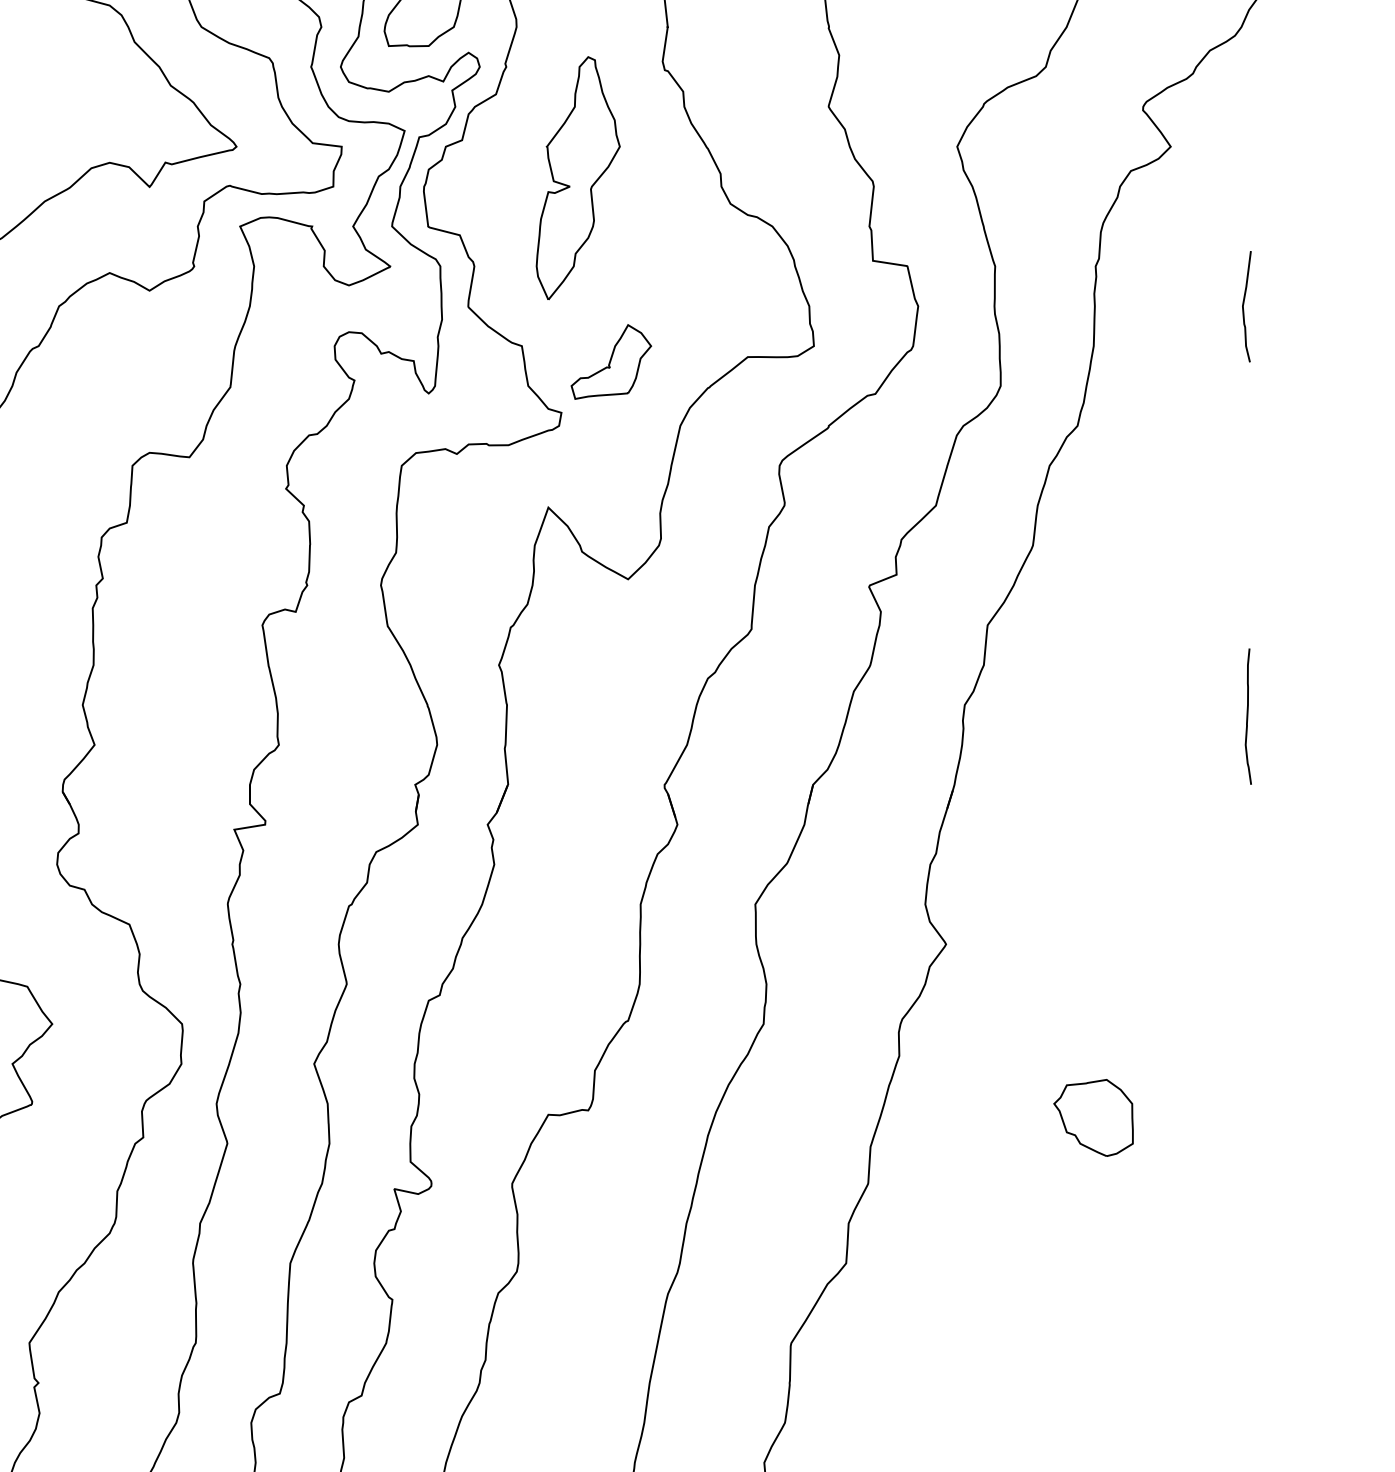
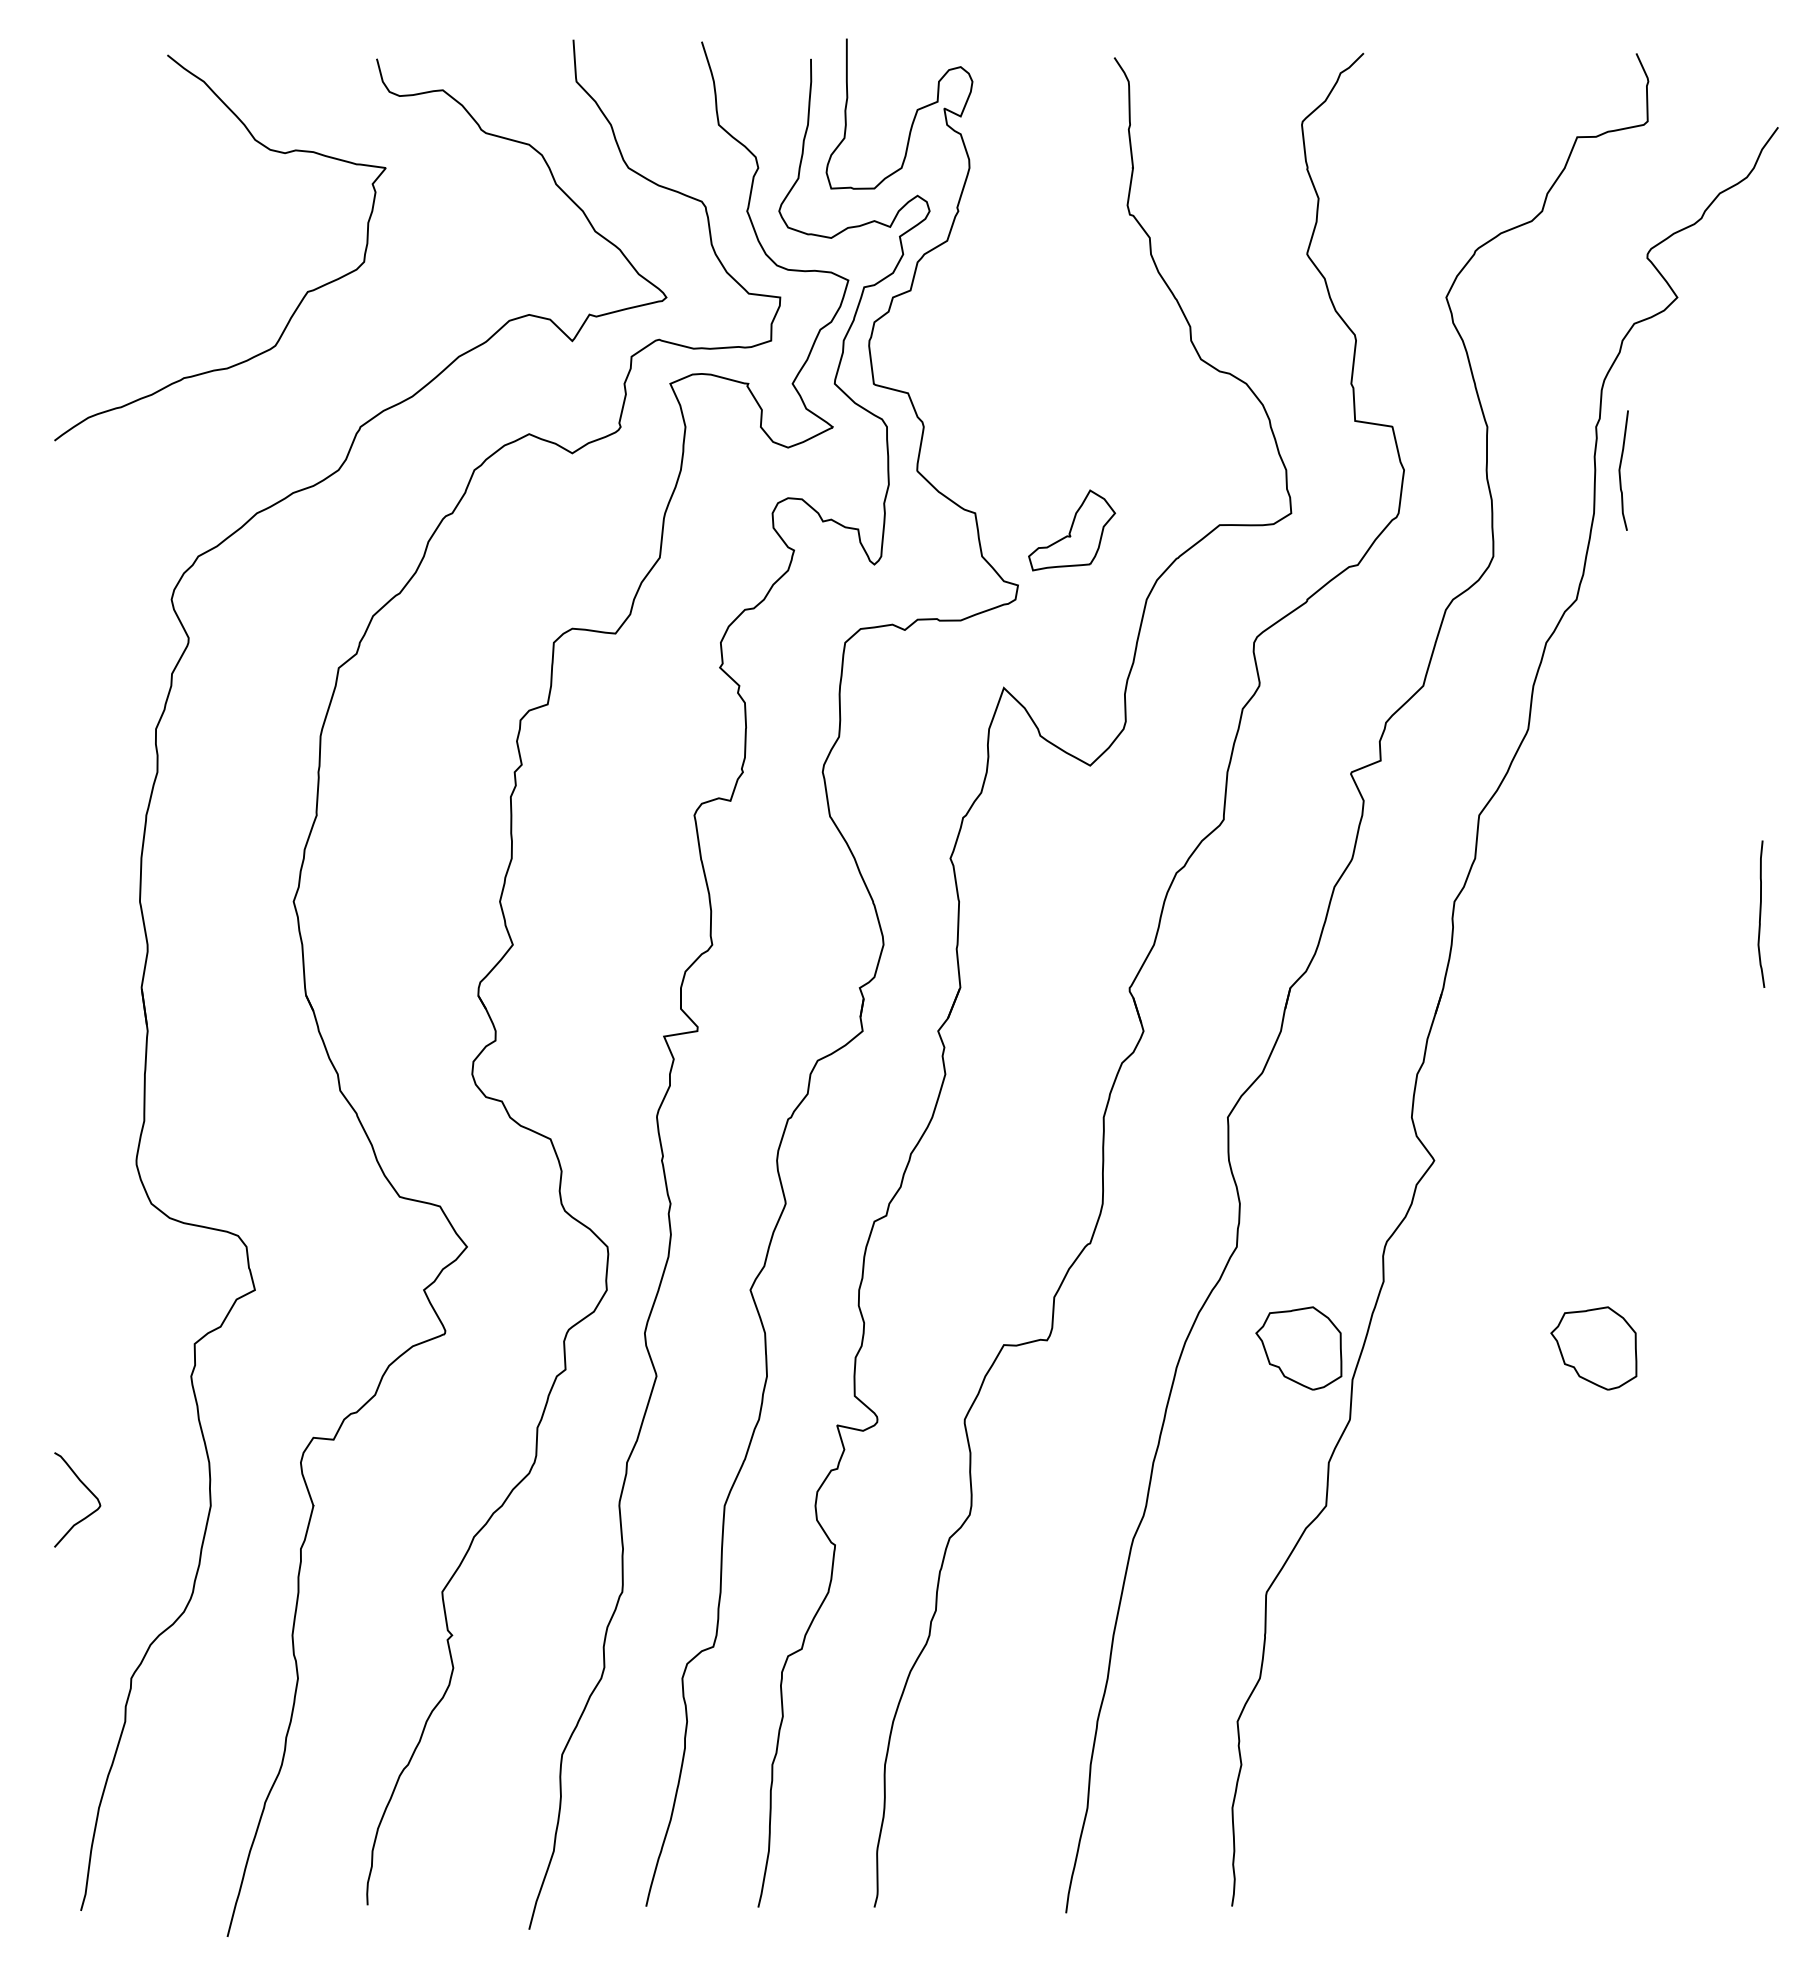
part: (578, 178) -> (1036, 331), removed
curve: (1243, 306) -> (1620, 470), moved
part: (820, 1117) -> (1298, 1348), added

